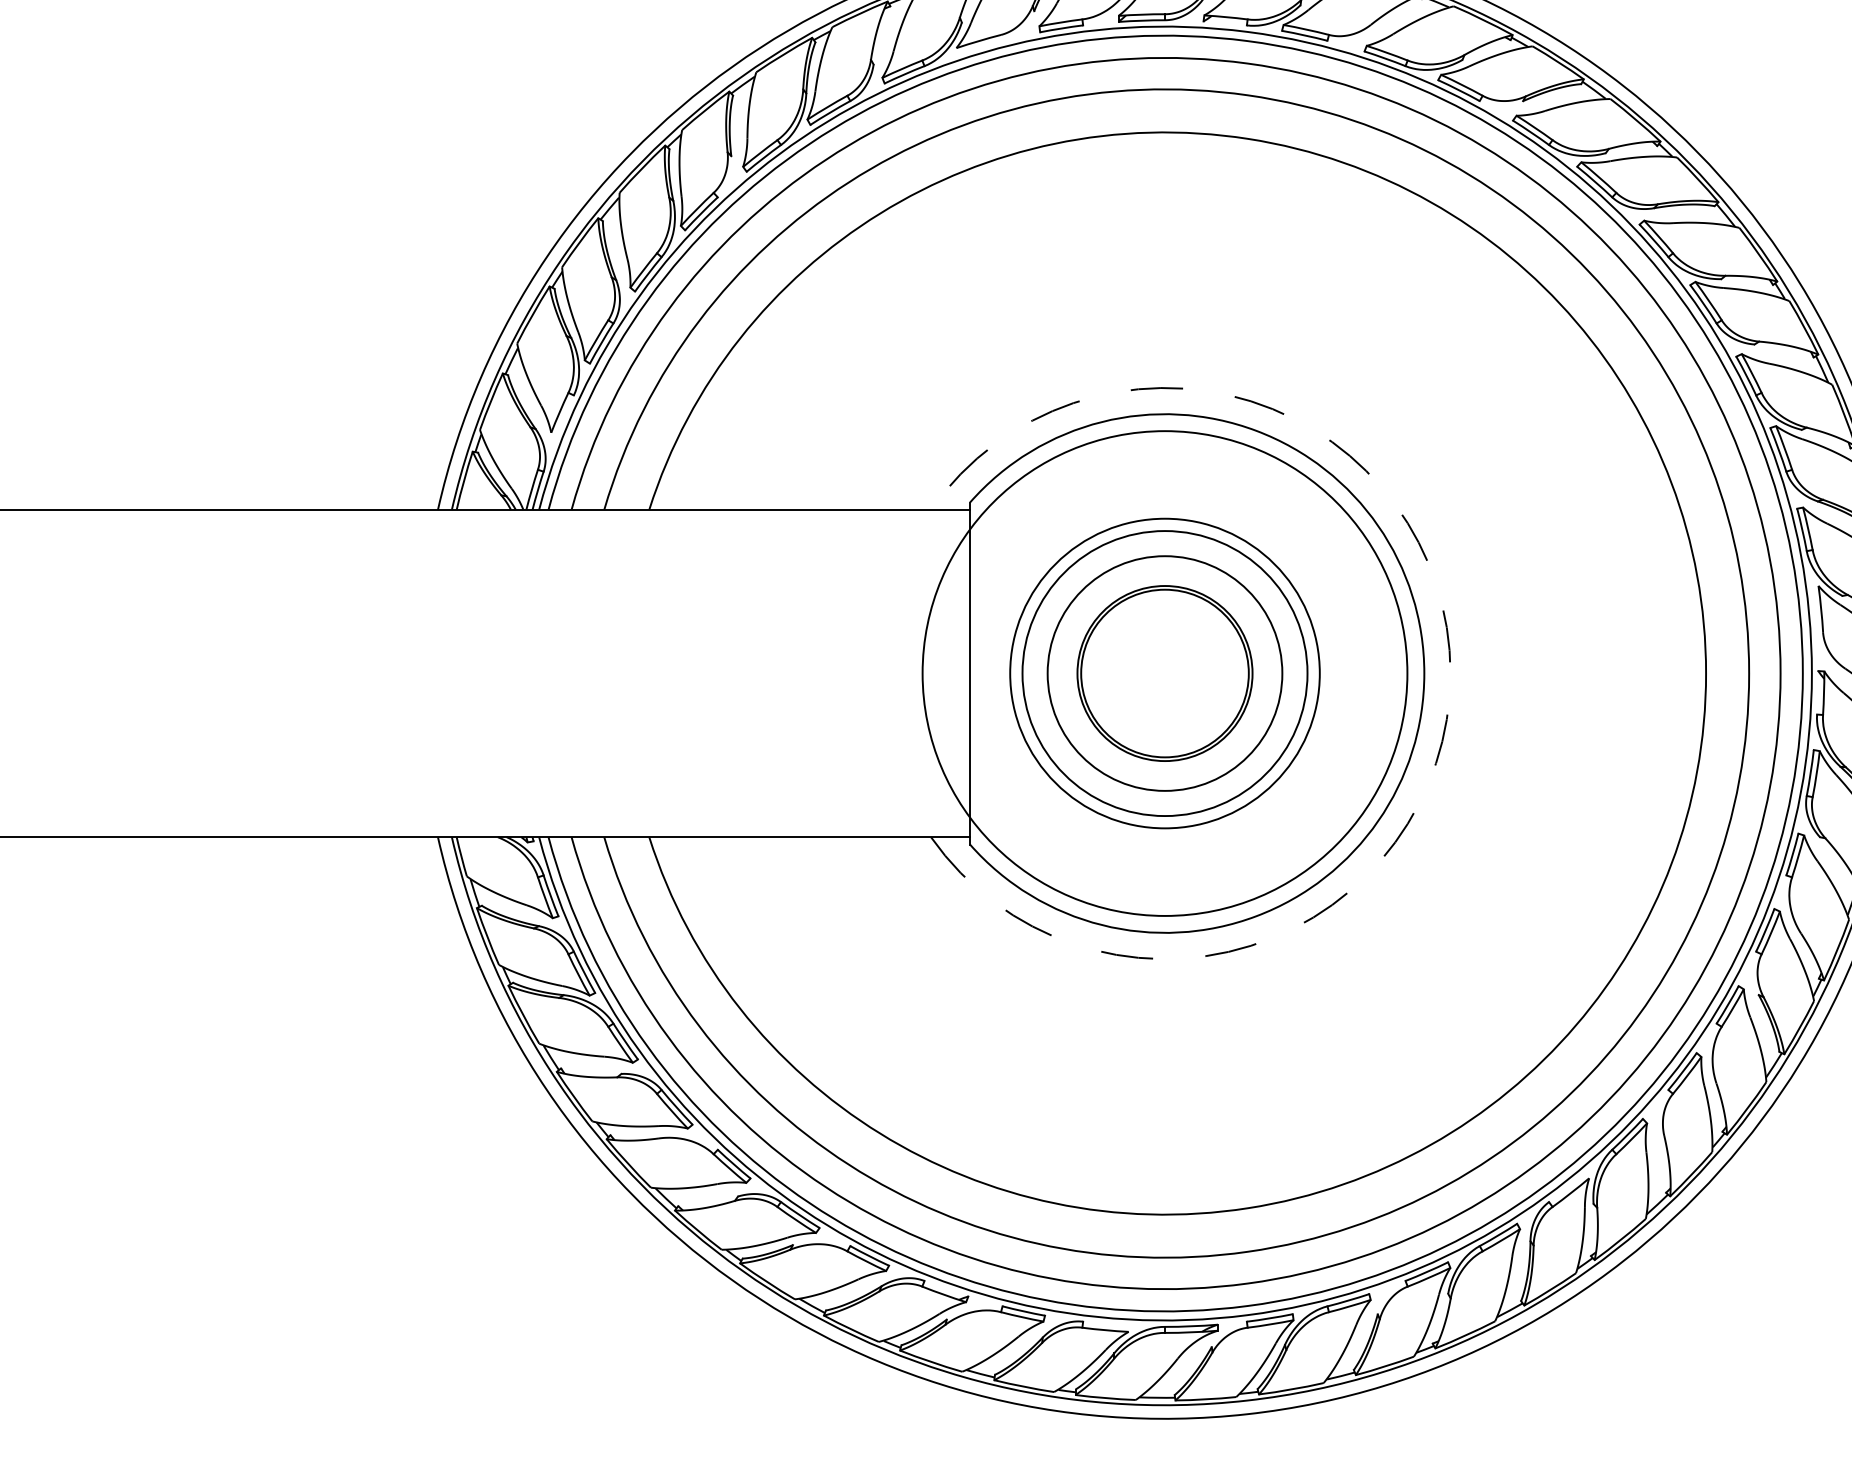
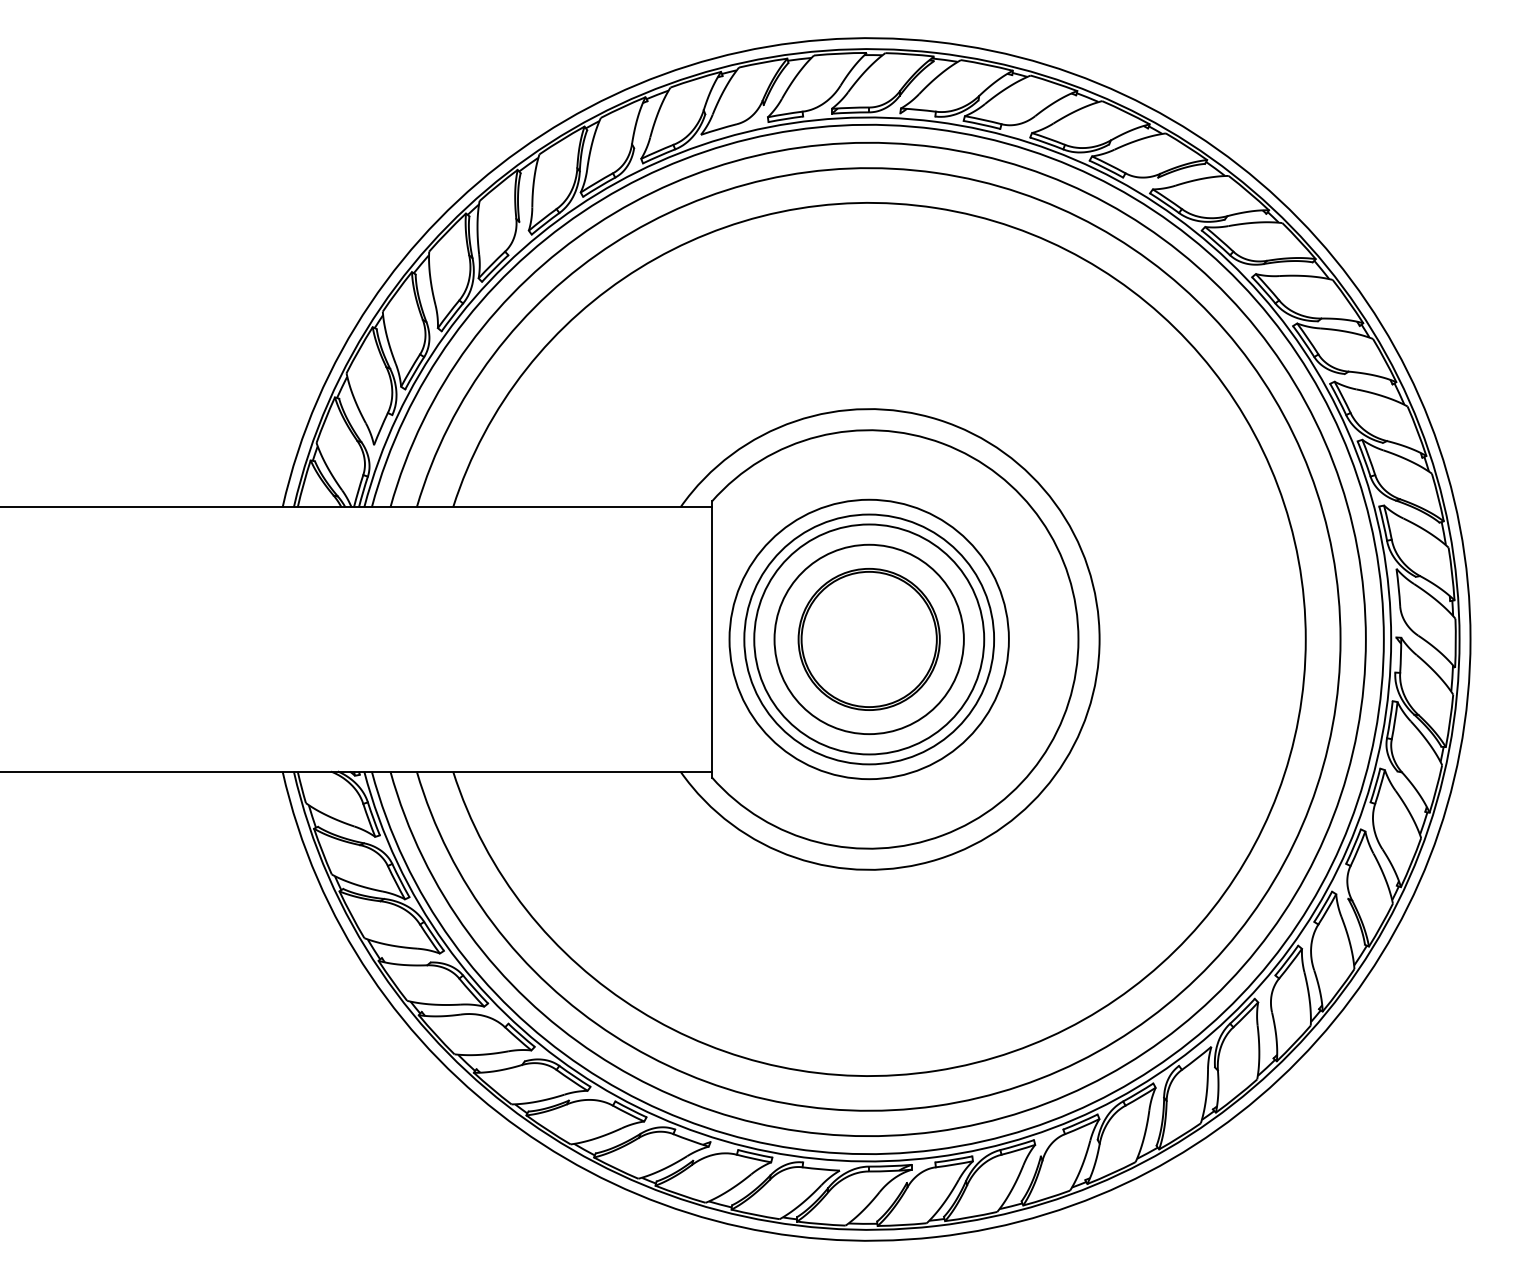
circle: (1164, 673) -> (868, 639), size x0.71
arc: (1450, 673) -> (1099, 639), dashed -> solid

